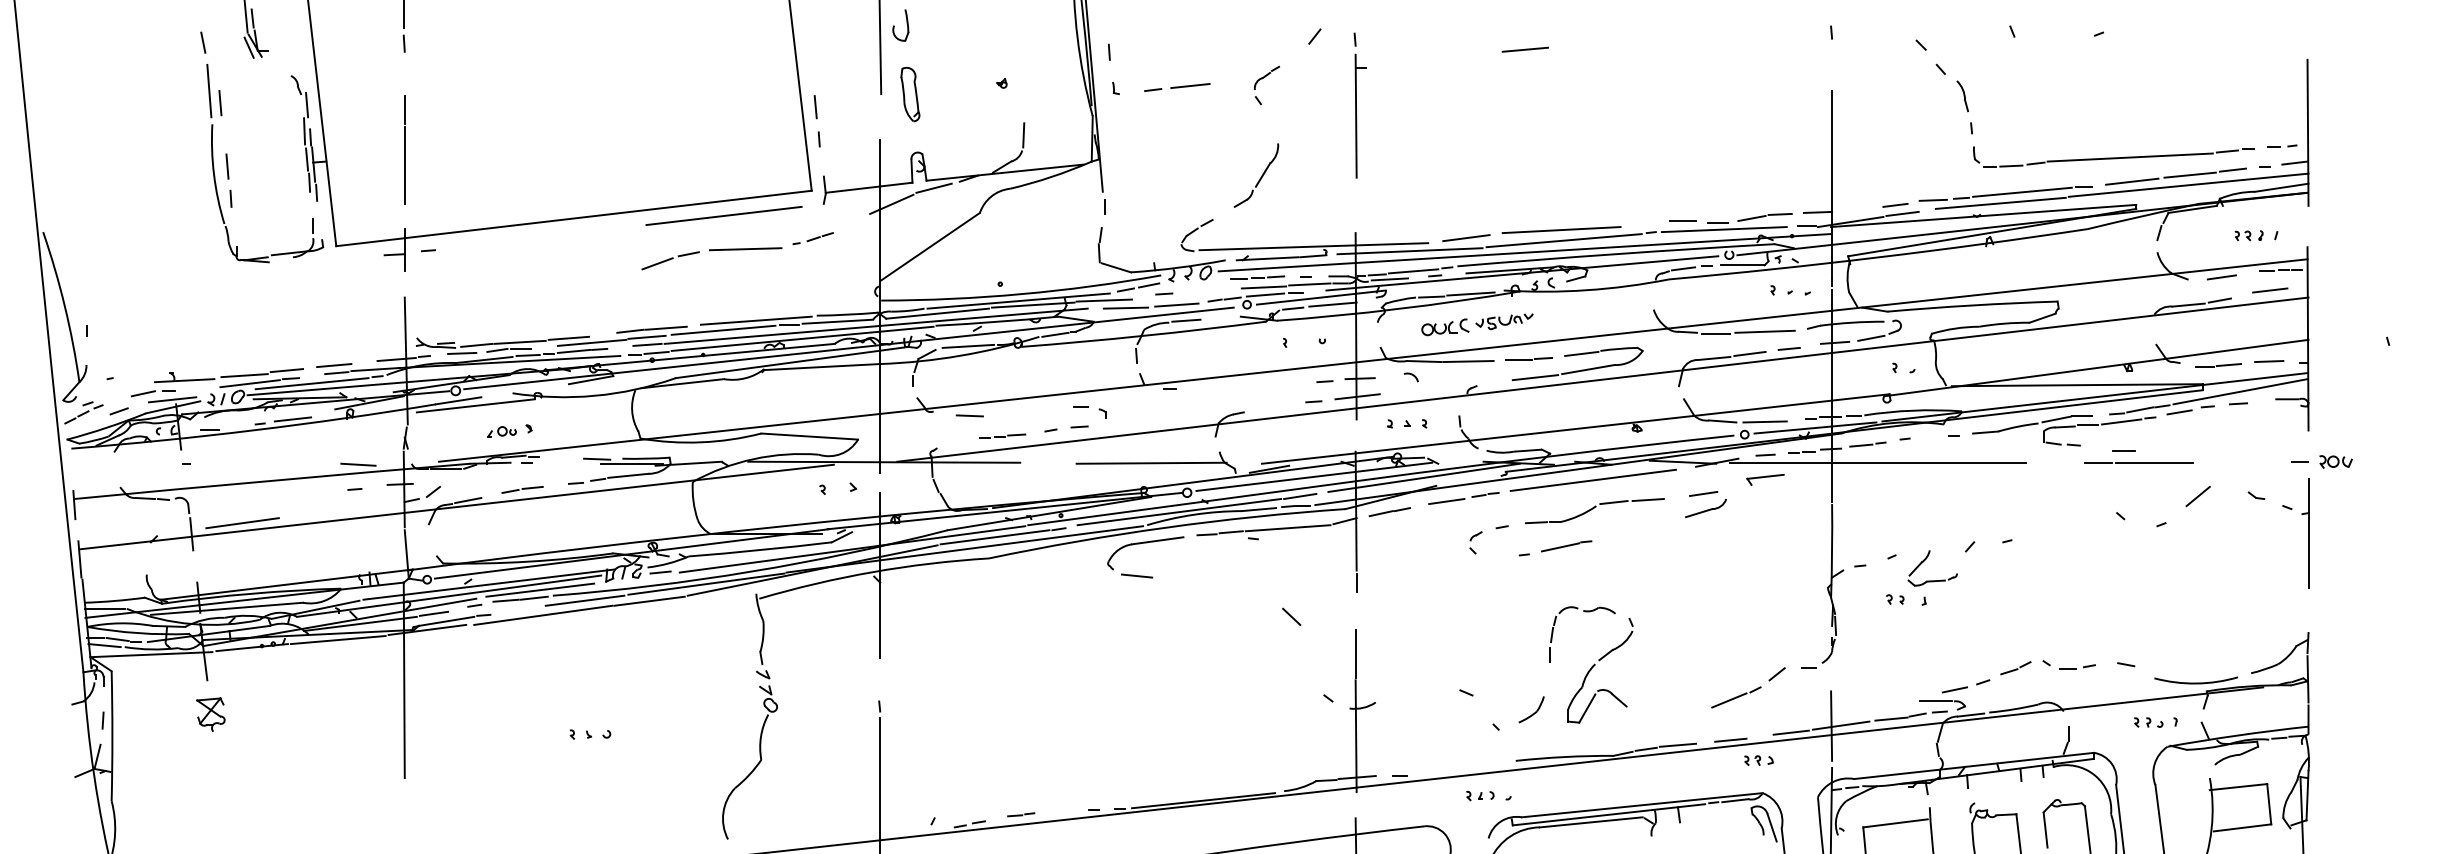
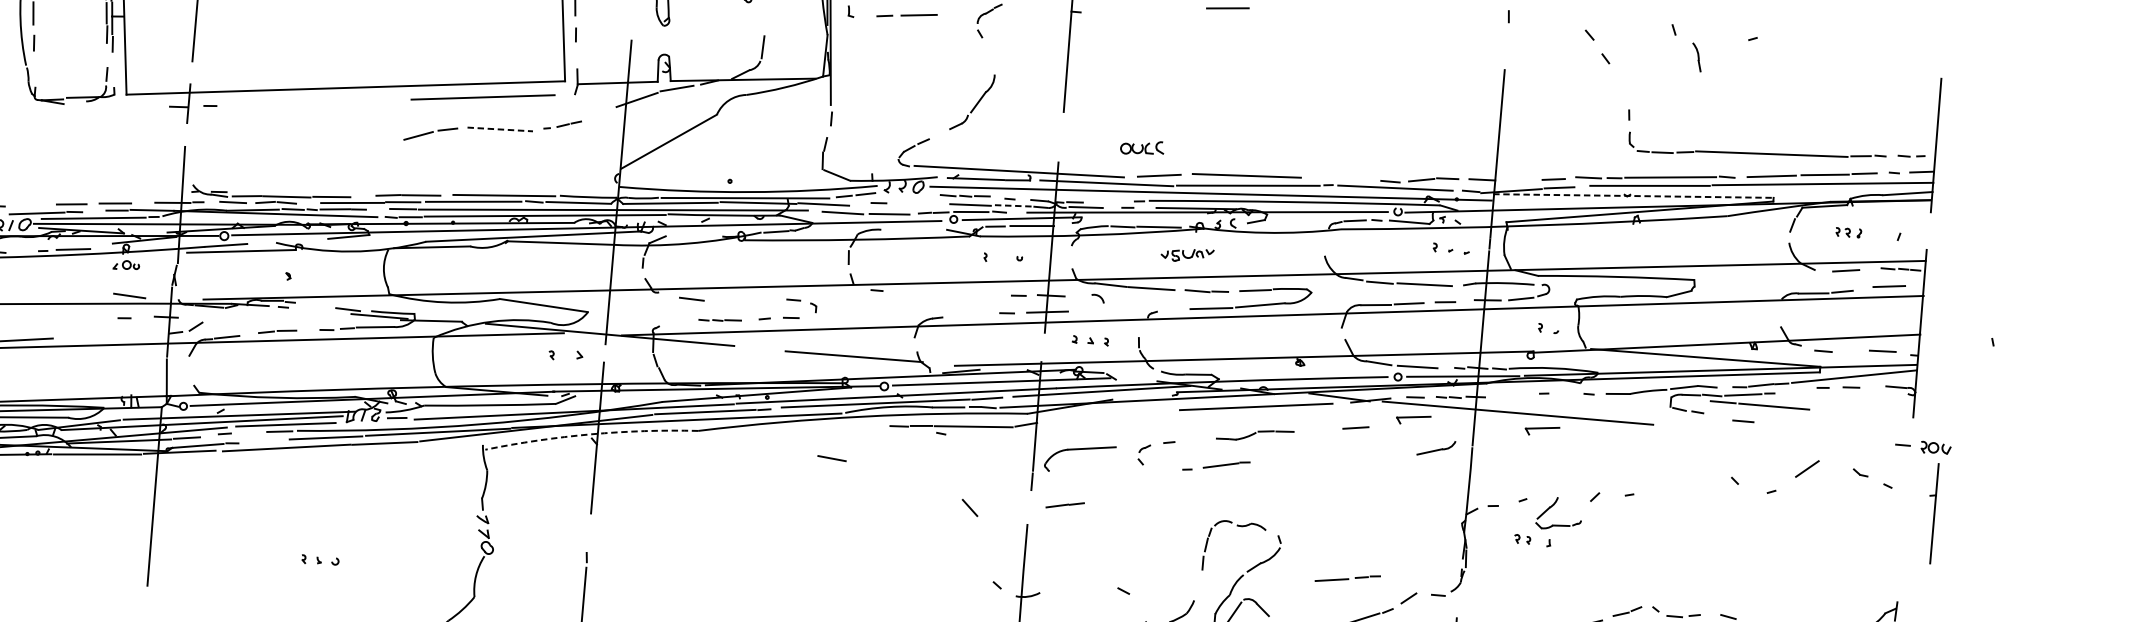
part: (1962, 96) -> (1696, 57), moved
line: (1984, 215) -> (1634, 195), solid -> dashed
line: (1682, 221) -> (1357, 177), removed
part: (2248, 235) -> (1848, 232), moved
line: (745, 249) -> (500, 129), solid -> dashed
line: (1413, 271) -> (1108, 202), removed
line: (1309, 284) -> (1012, 205), solid -> dashed
line: (1186, 320) -> (897, 229), removed
part: (1445, 327) -> (1142, 147), moved
line: (968, 345) -> (696, 234), removed
line: (2228, 365) -> (1845, 351), removed
line: (244, 375) -> (32, 205), removed
line: (2179, 412) -> (1796, 390), removed
part: (501, 431) -> (125, 265), moved
line: (1867, 444) -> (1509, 395), removed
line: (2138, 462) -> (1759, 405), moved
part: (1906, 479) -> (1542, 430), added
part: (1463, 498) -> (1347, 578), moved
part: (1705, 508) -> (1435, 448), moved
part: (1594, 511) -> (1254, 435), size x0.6
line: (1389, 512) -> (1064, 505), moved
part: (2305, 533) -> (1931, 513), moved
part: (1145, 543) -> (1080, 449), moved
arc: (873, 572) -> (591, 434), solid -> dashed
line: (505, 600) -> (253, 431), removed

